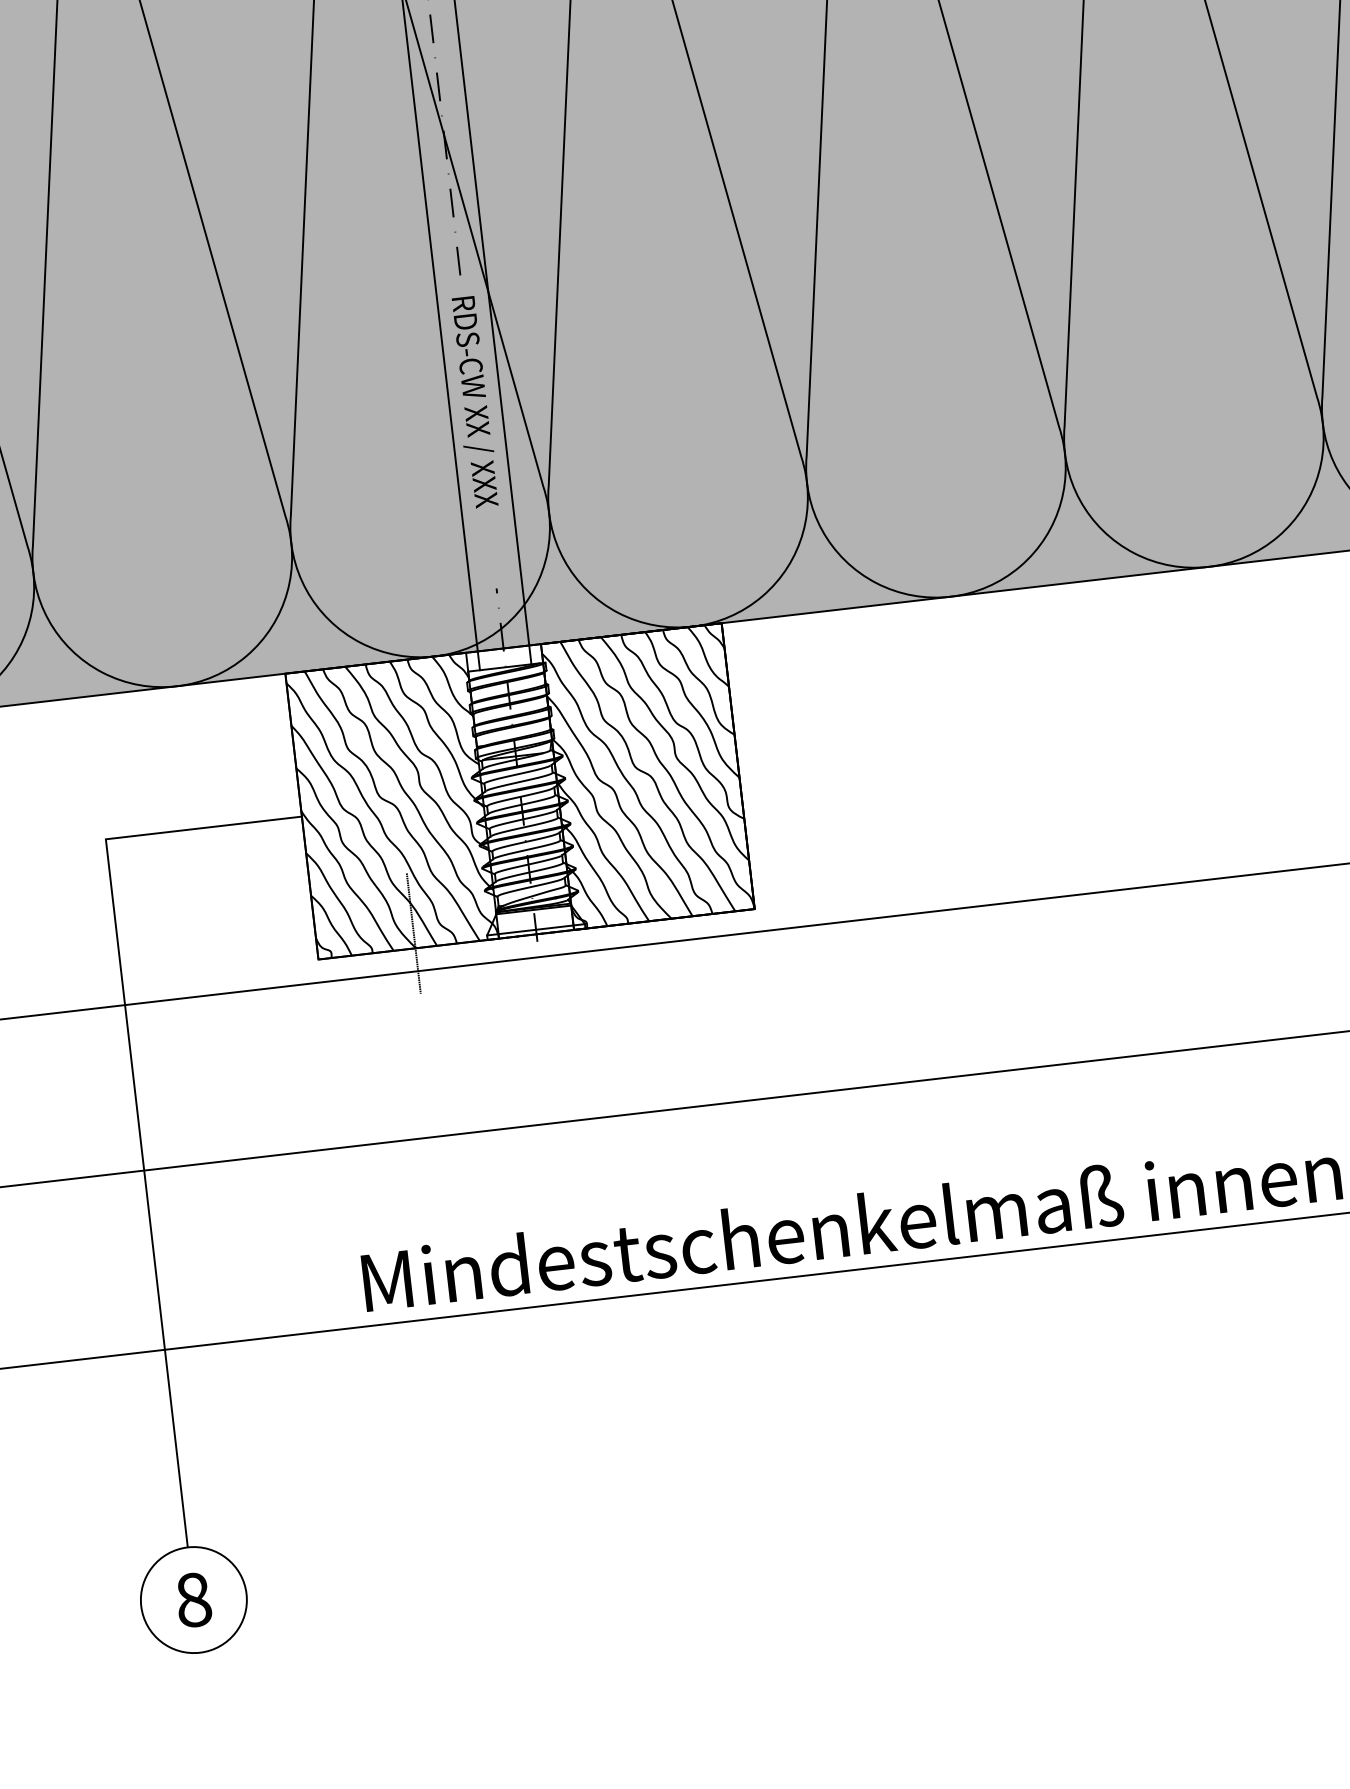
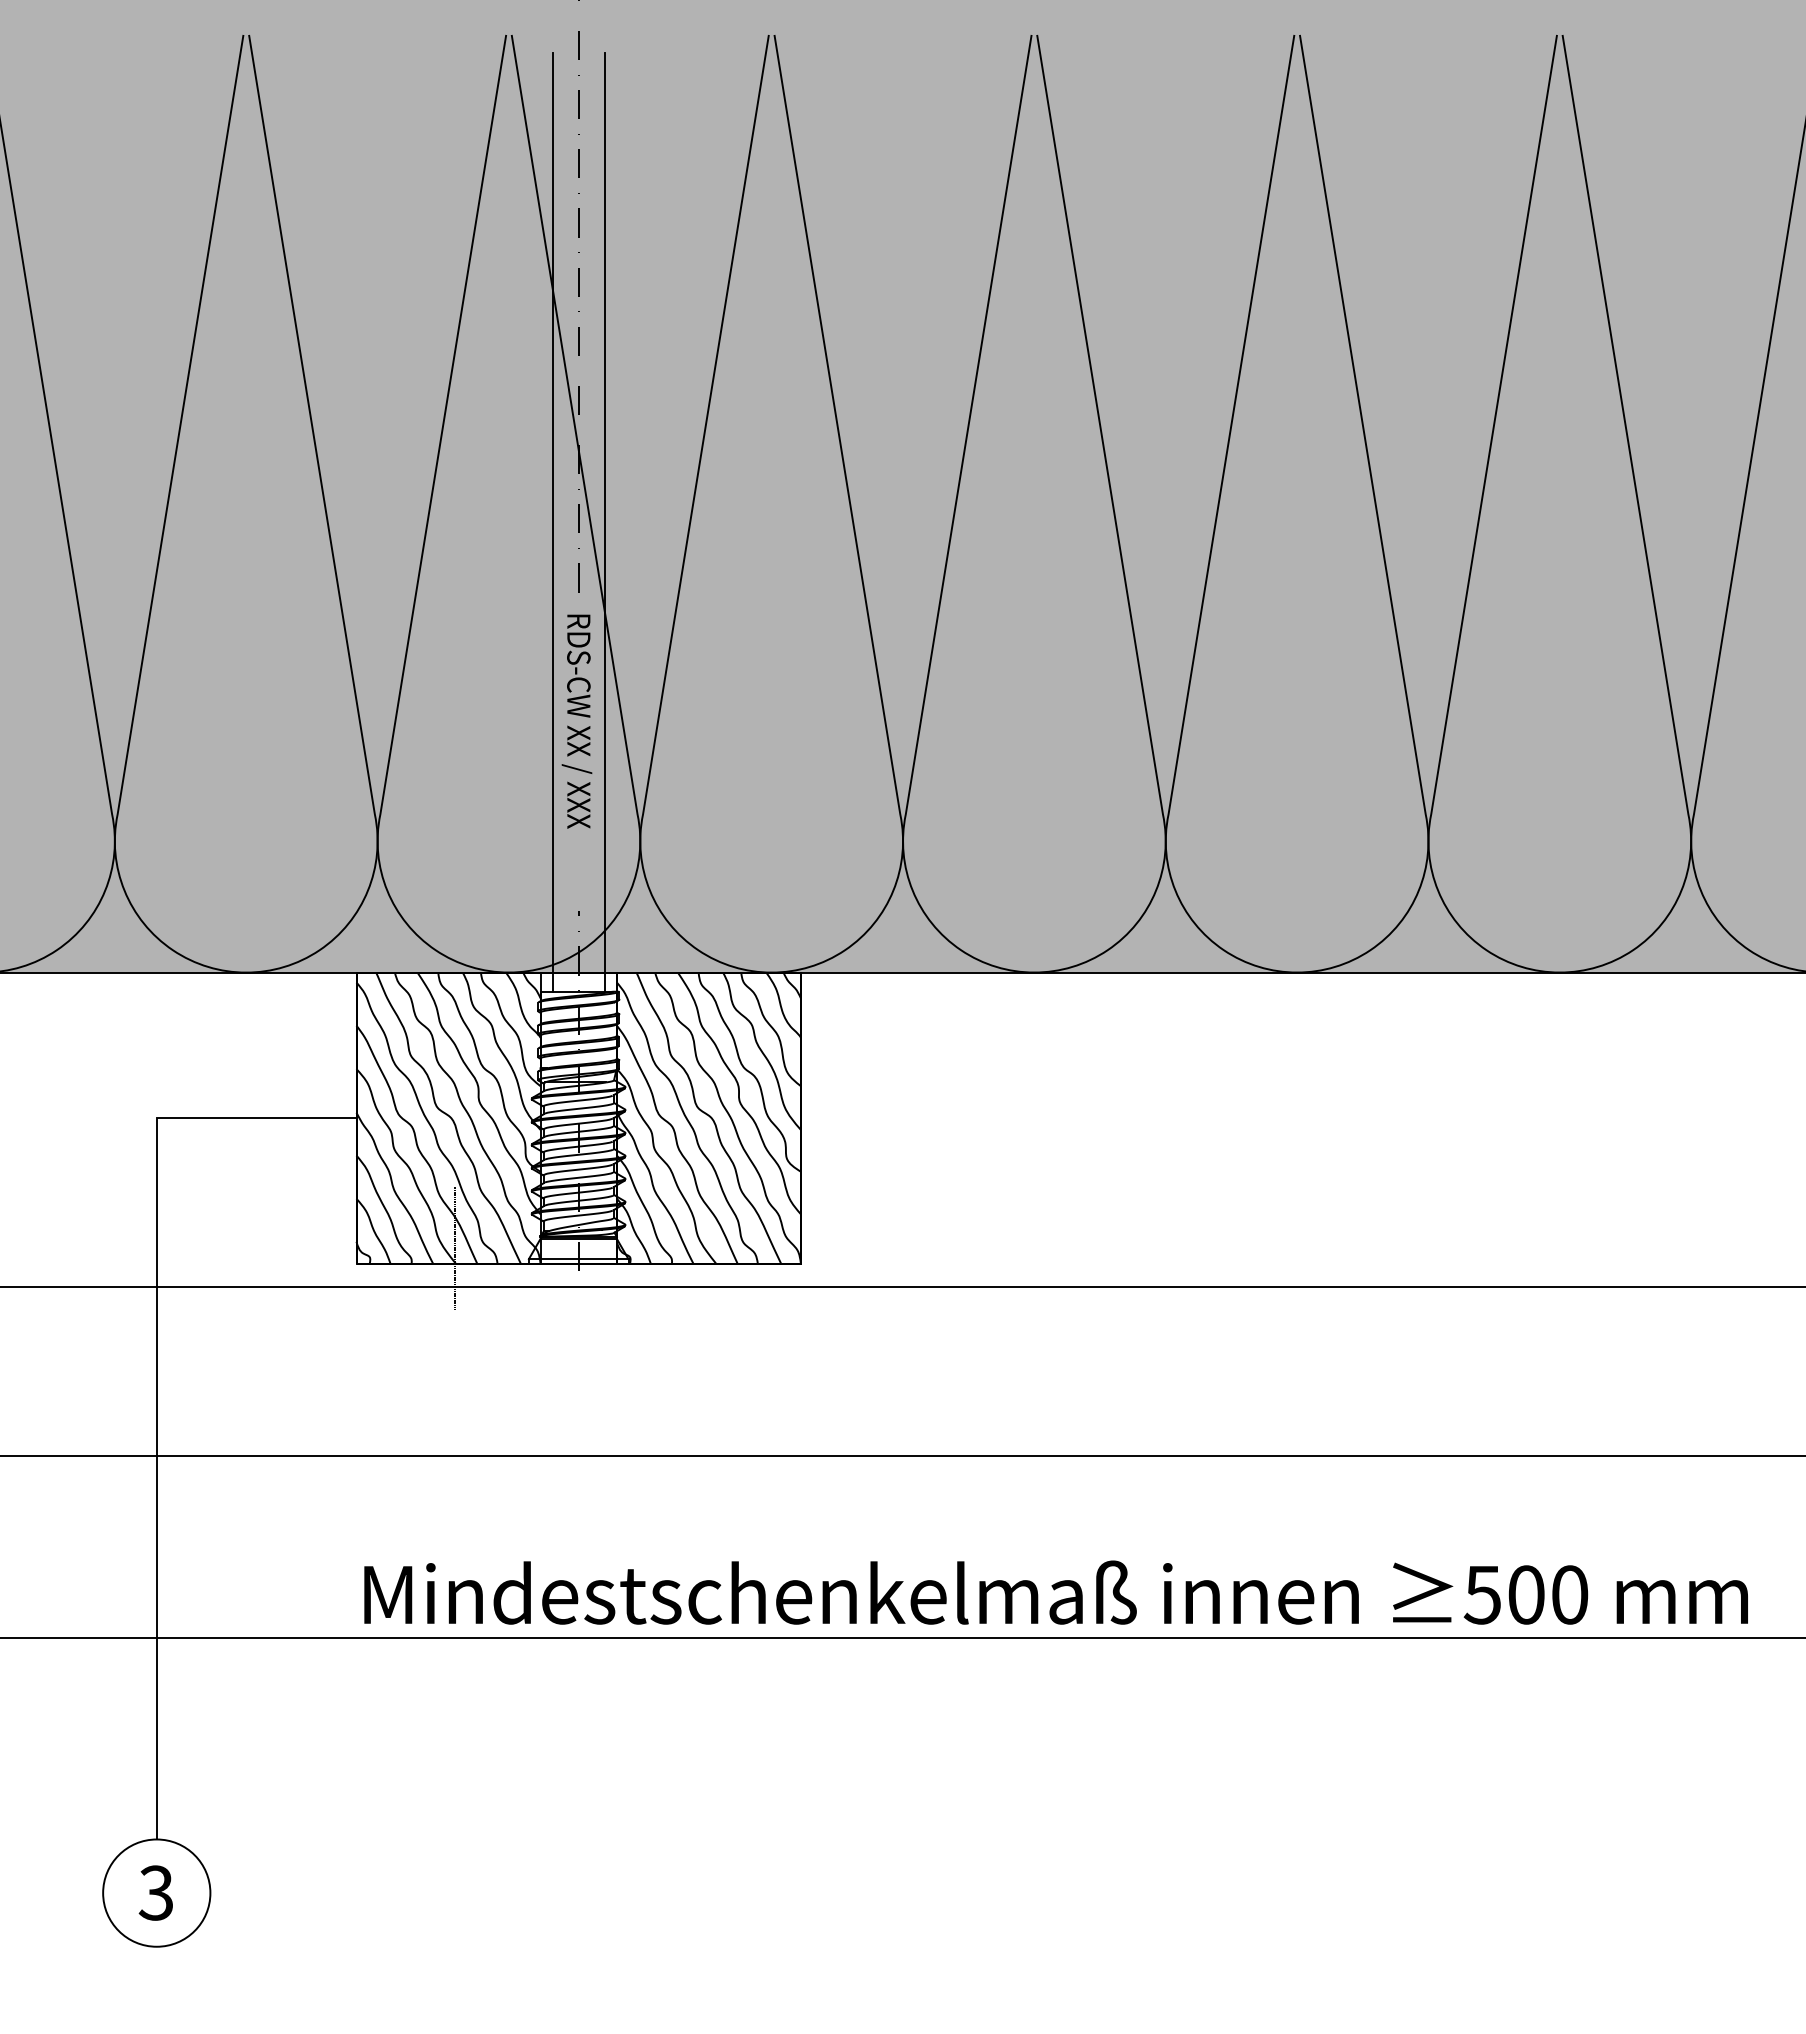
text: (192, 1599) -> (155, 1892), 8 -> 3

